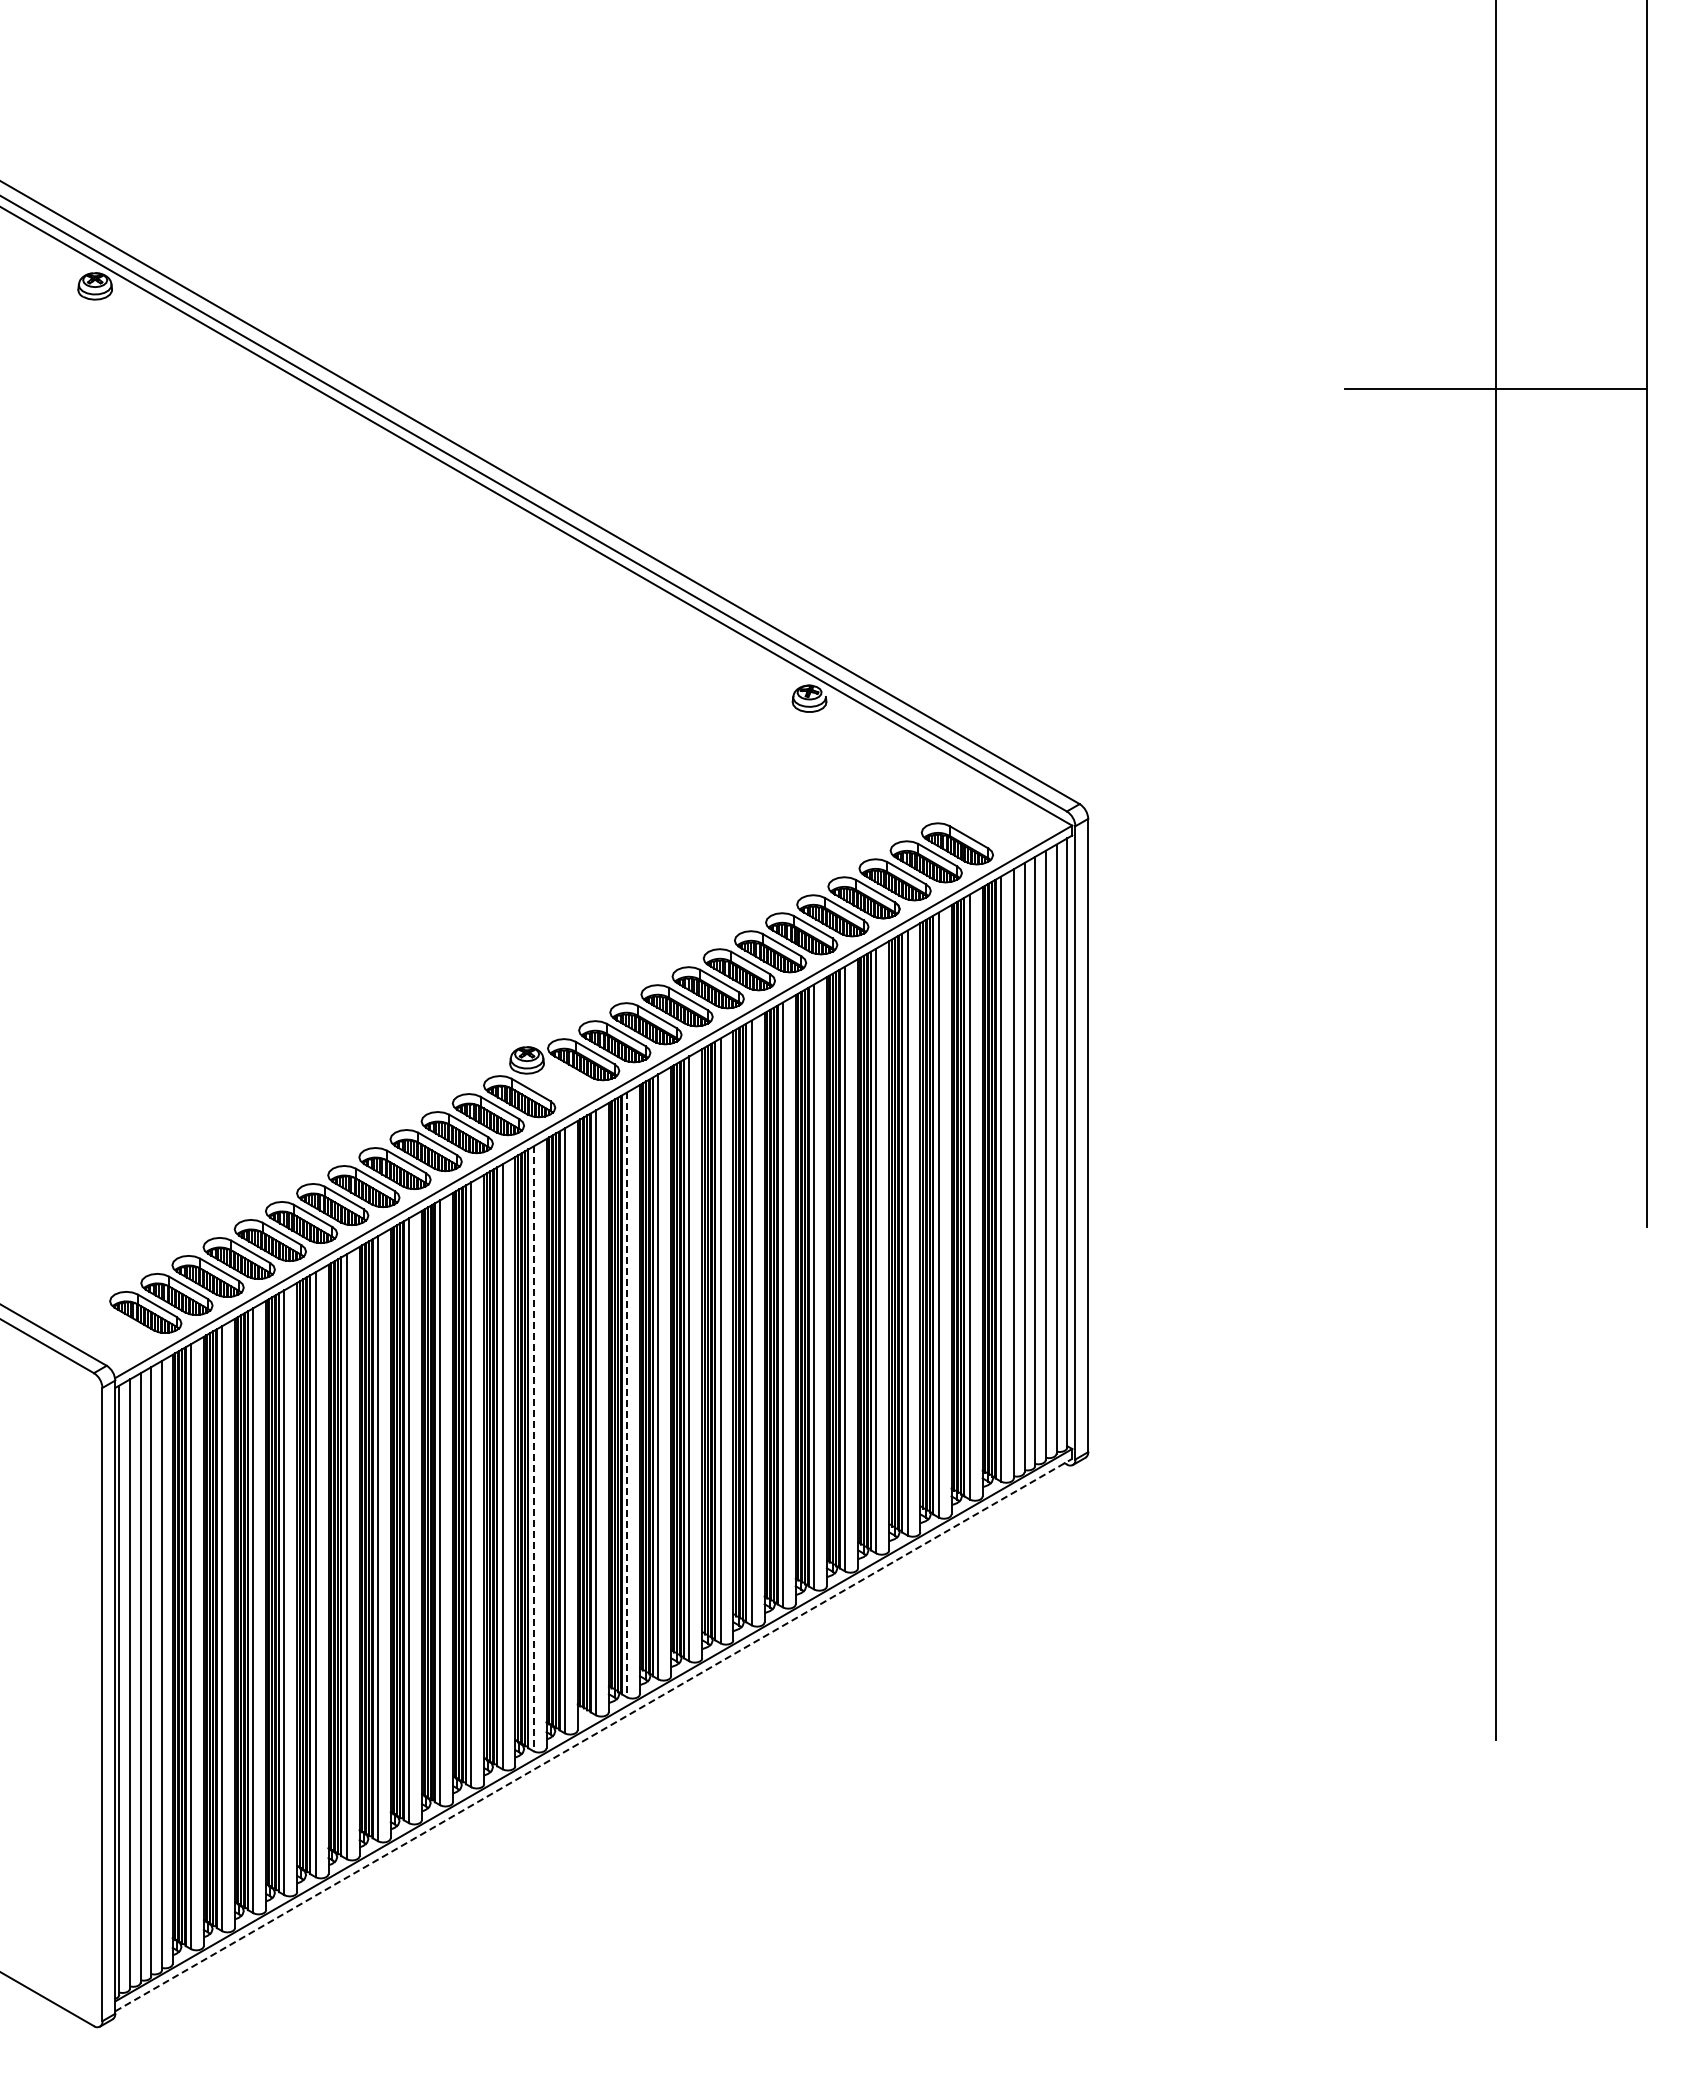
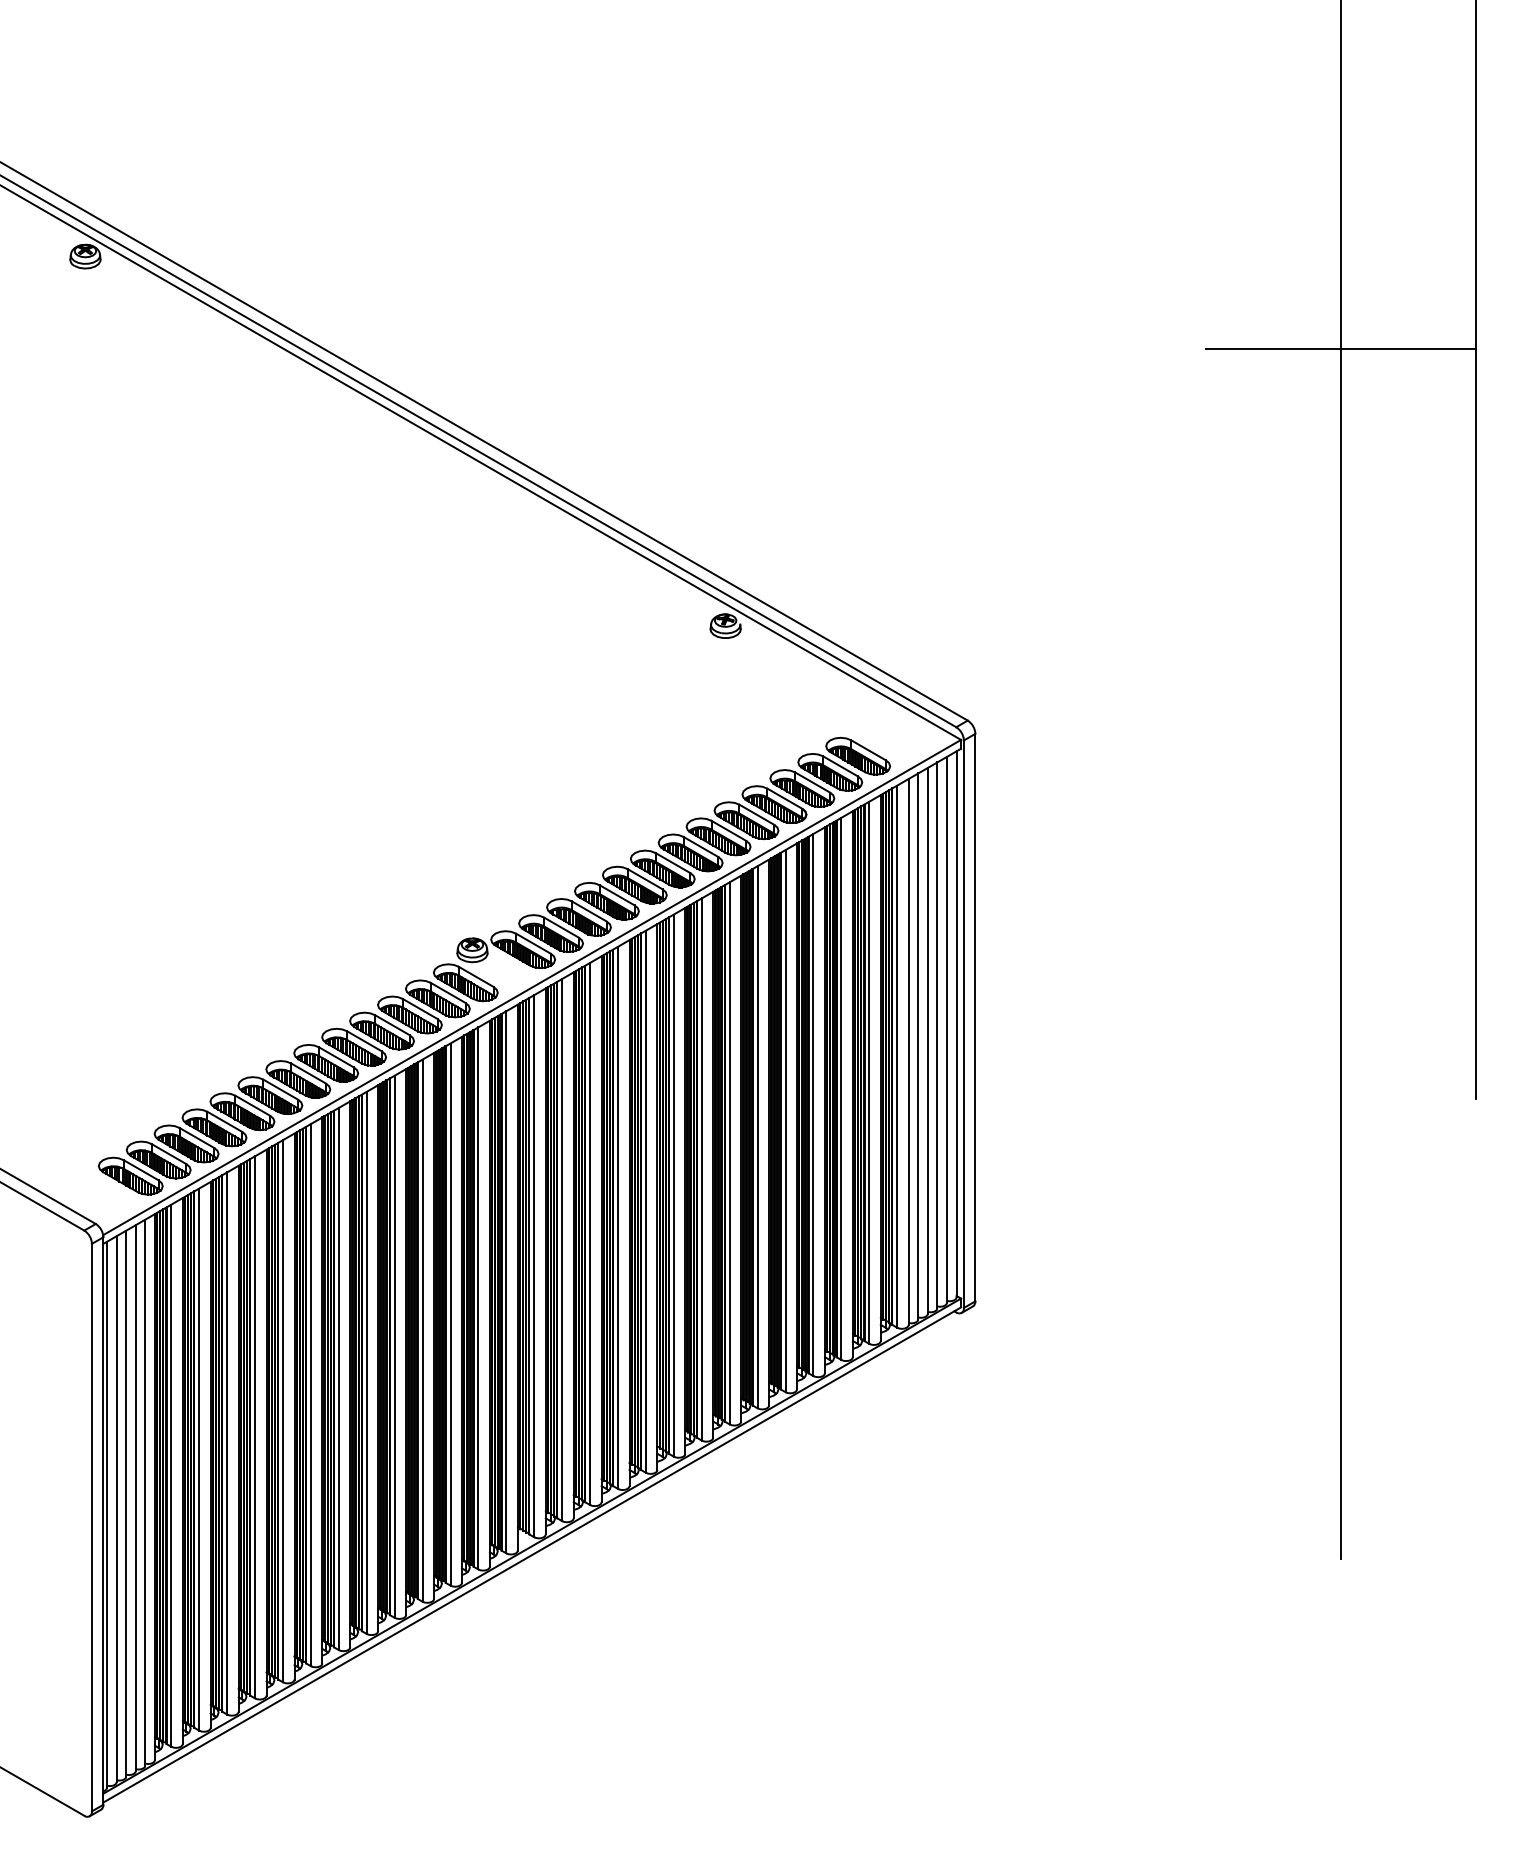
line: (627, 1395) -> (562, 1250), dashed -> solid
line: (533, 1449) -> (478, 1299), dashed -> solid
line: (594, 1734) -> (532, 1554), dashed -> solid

